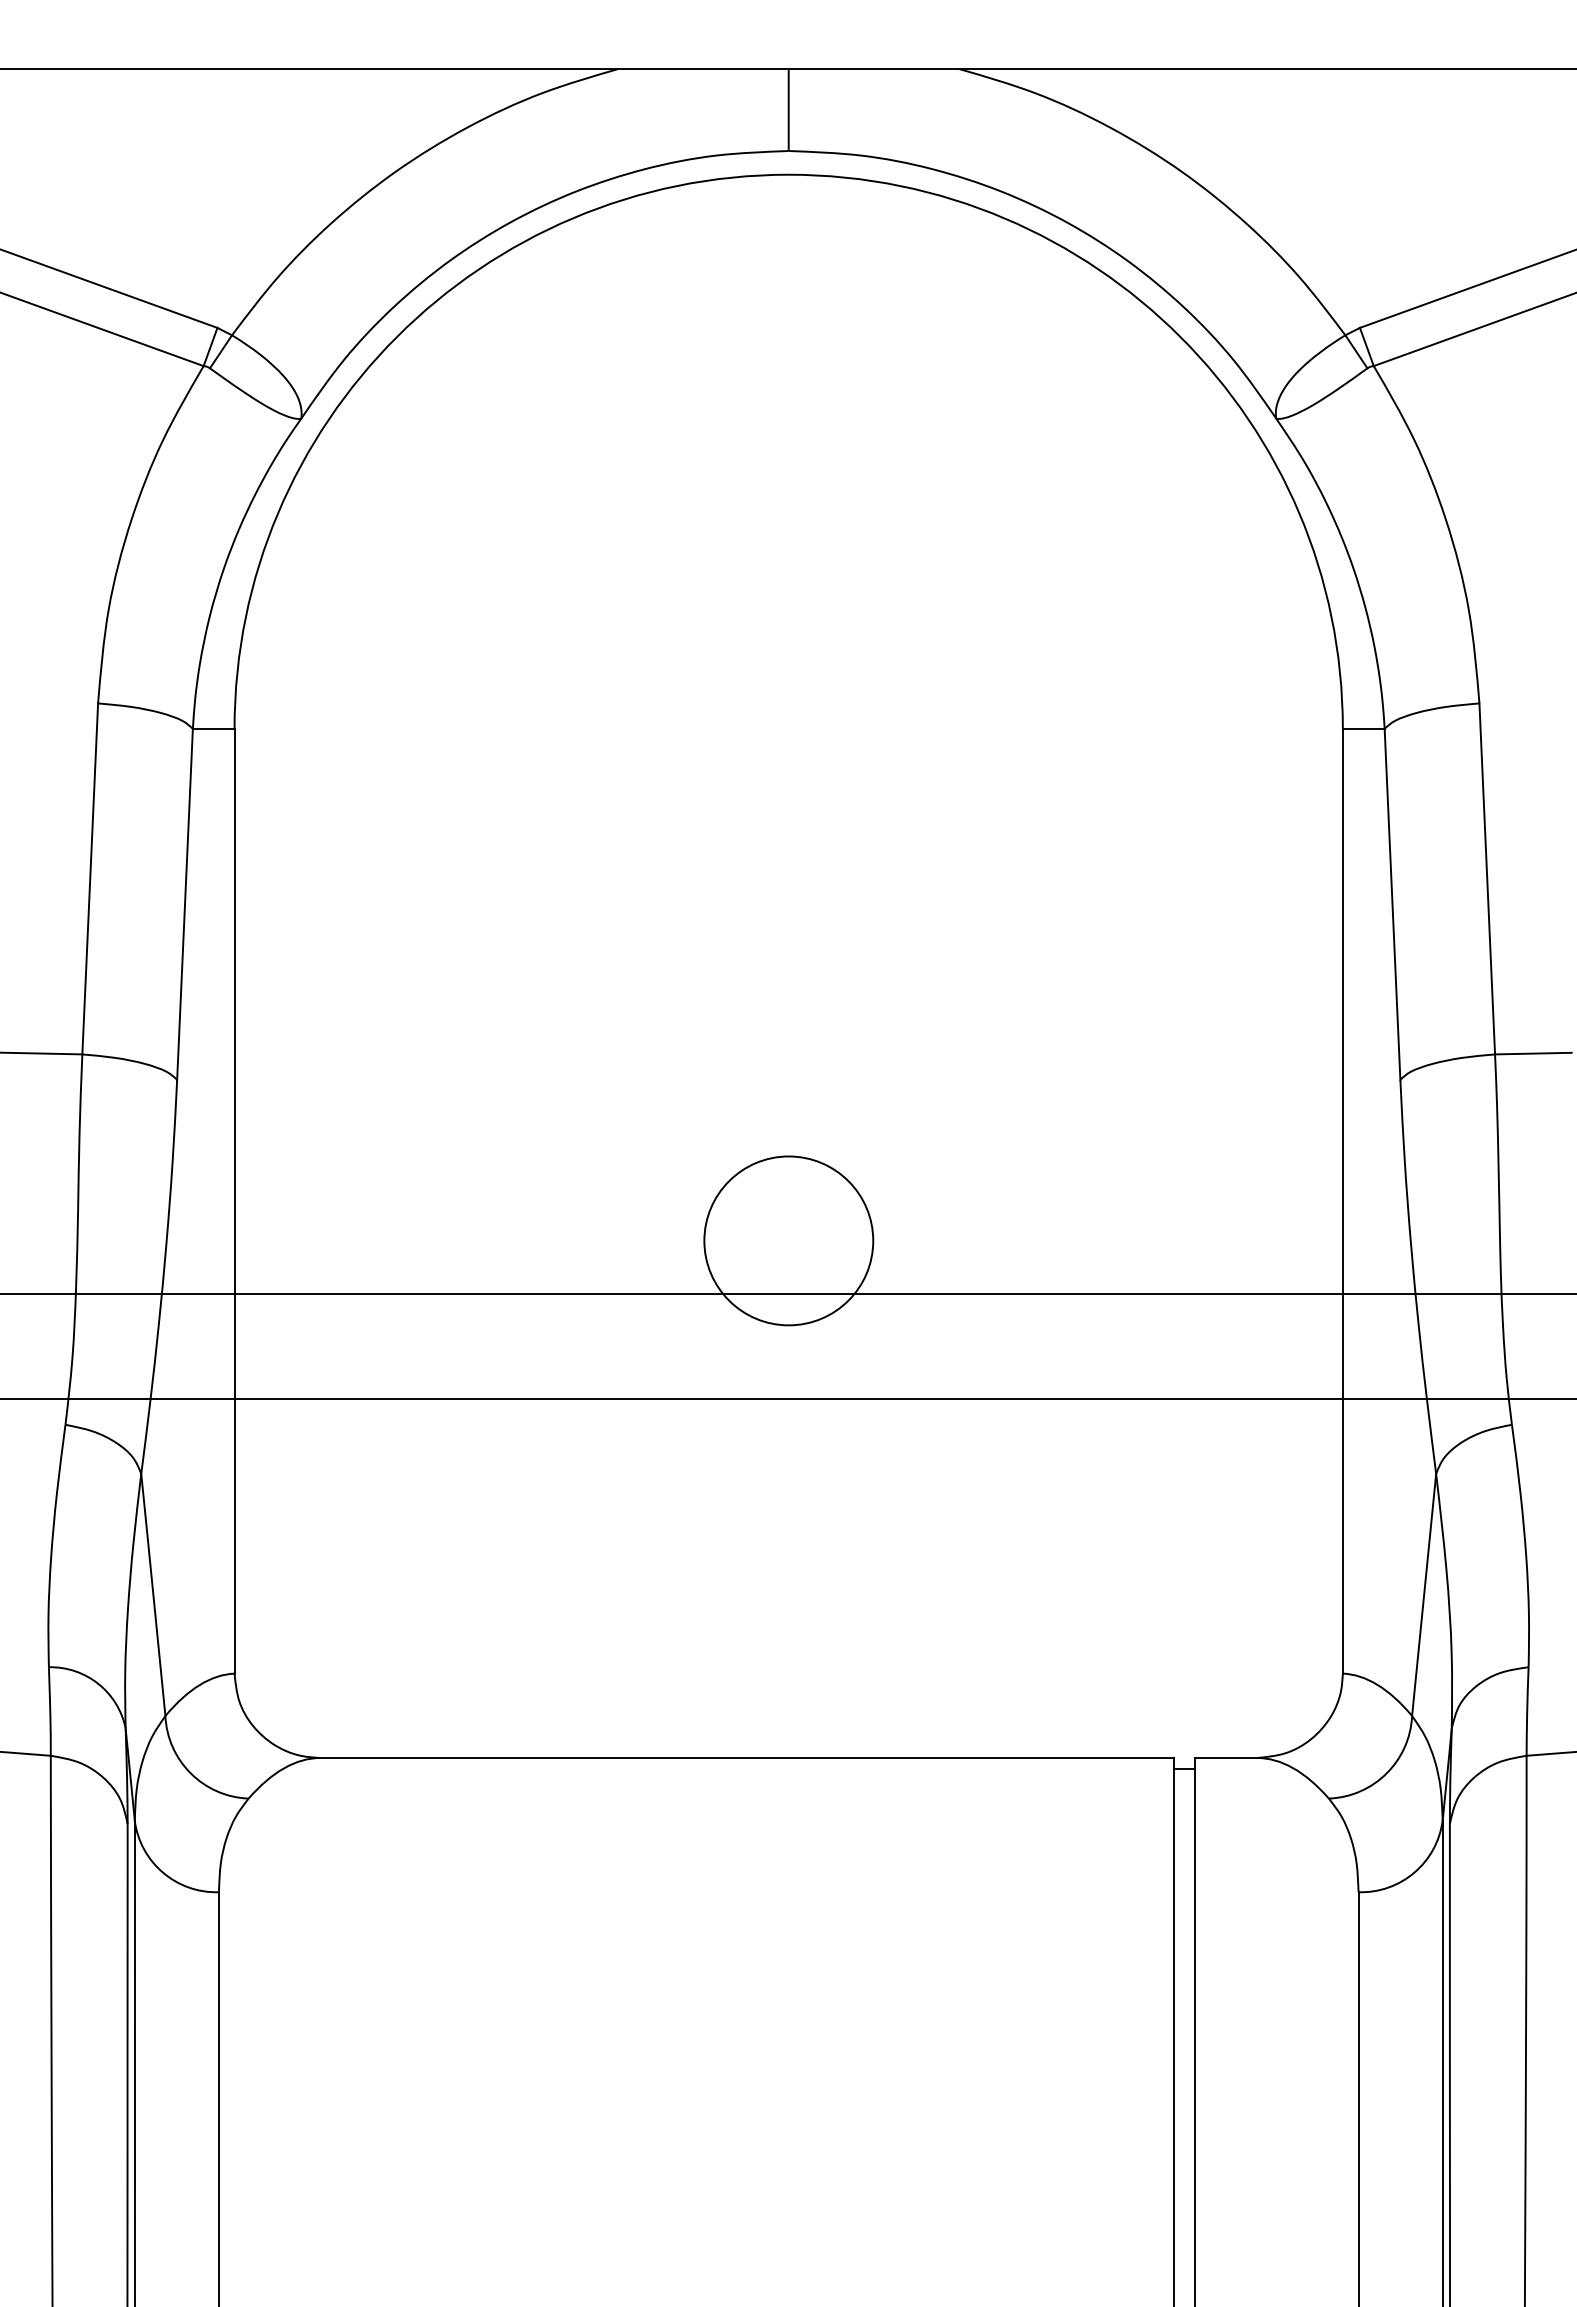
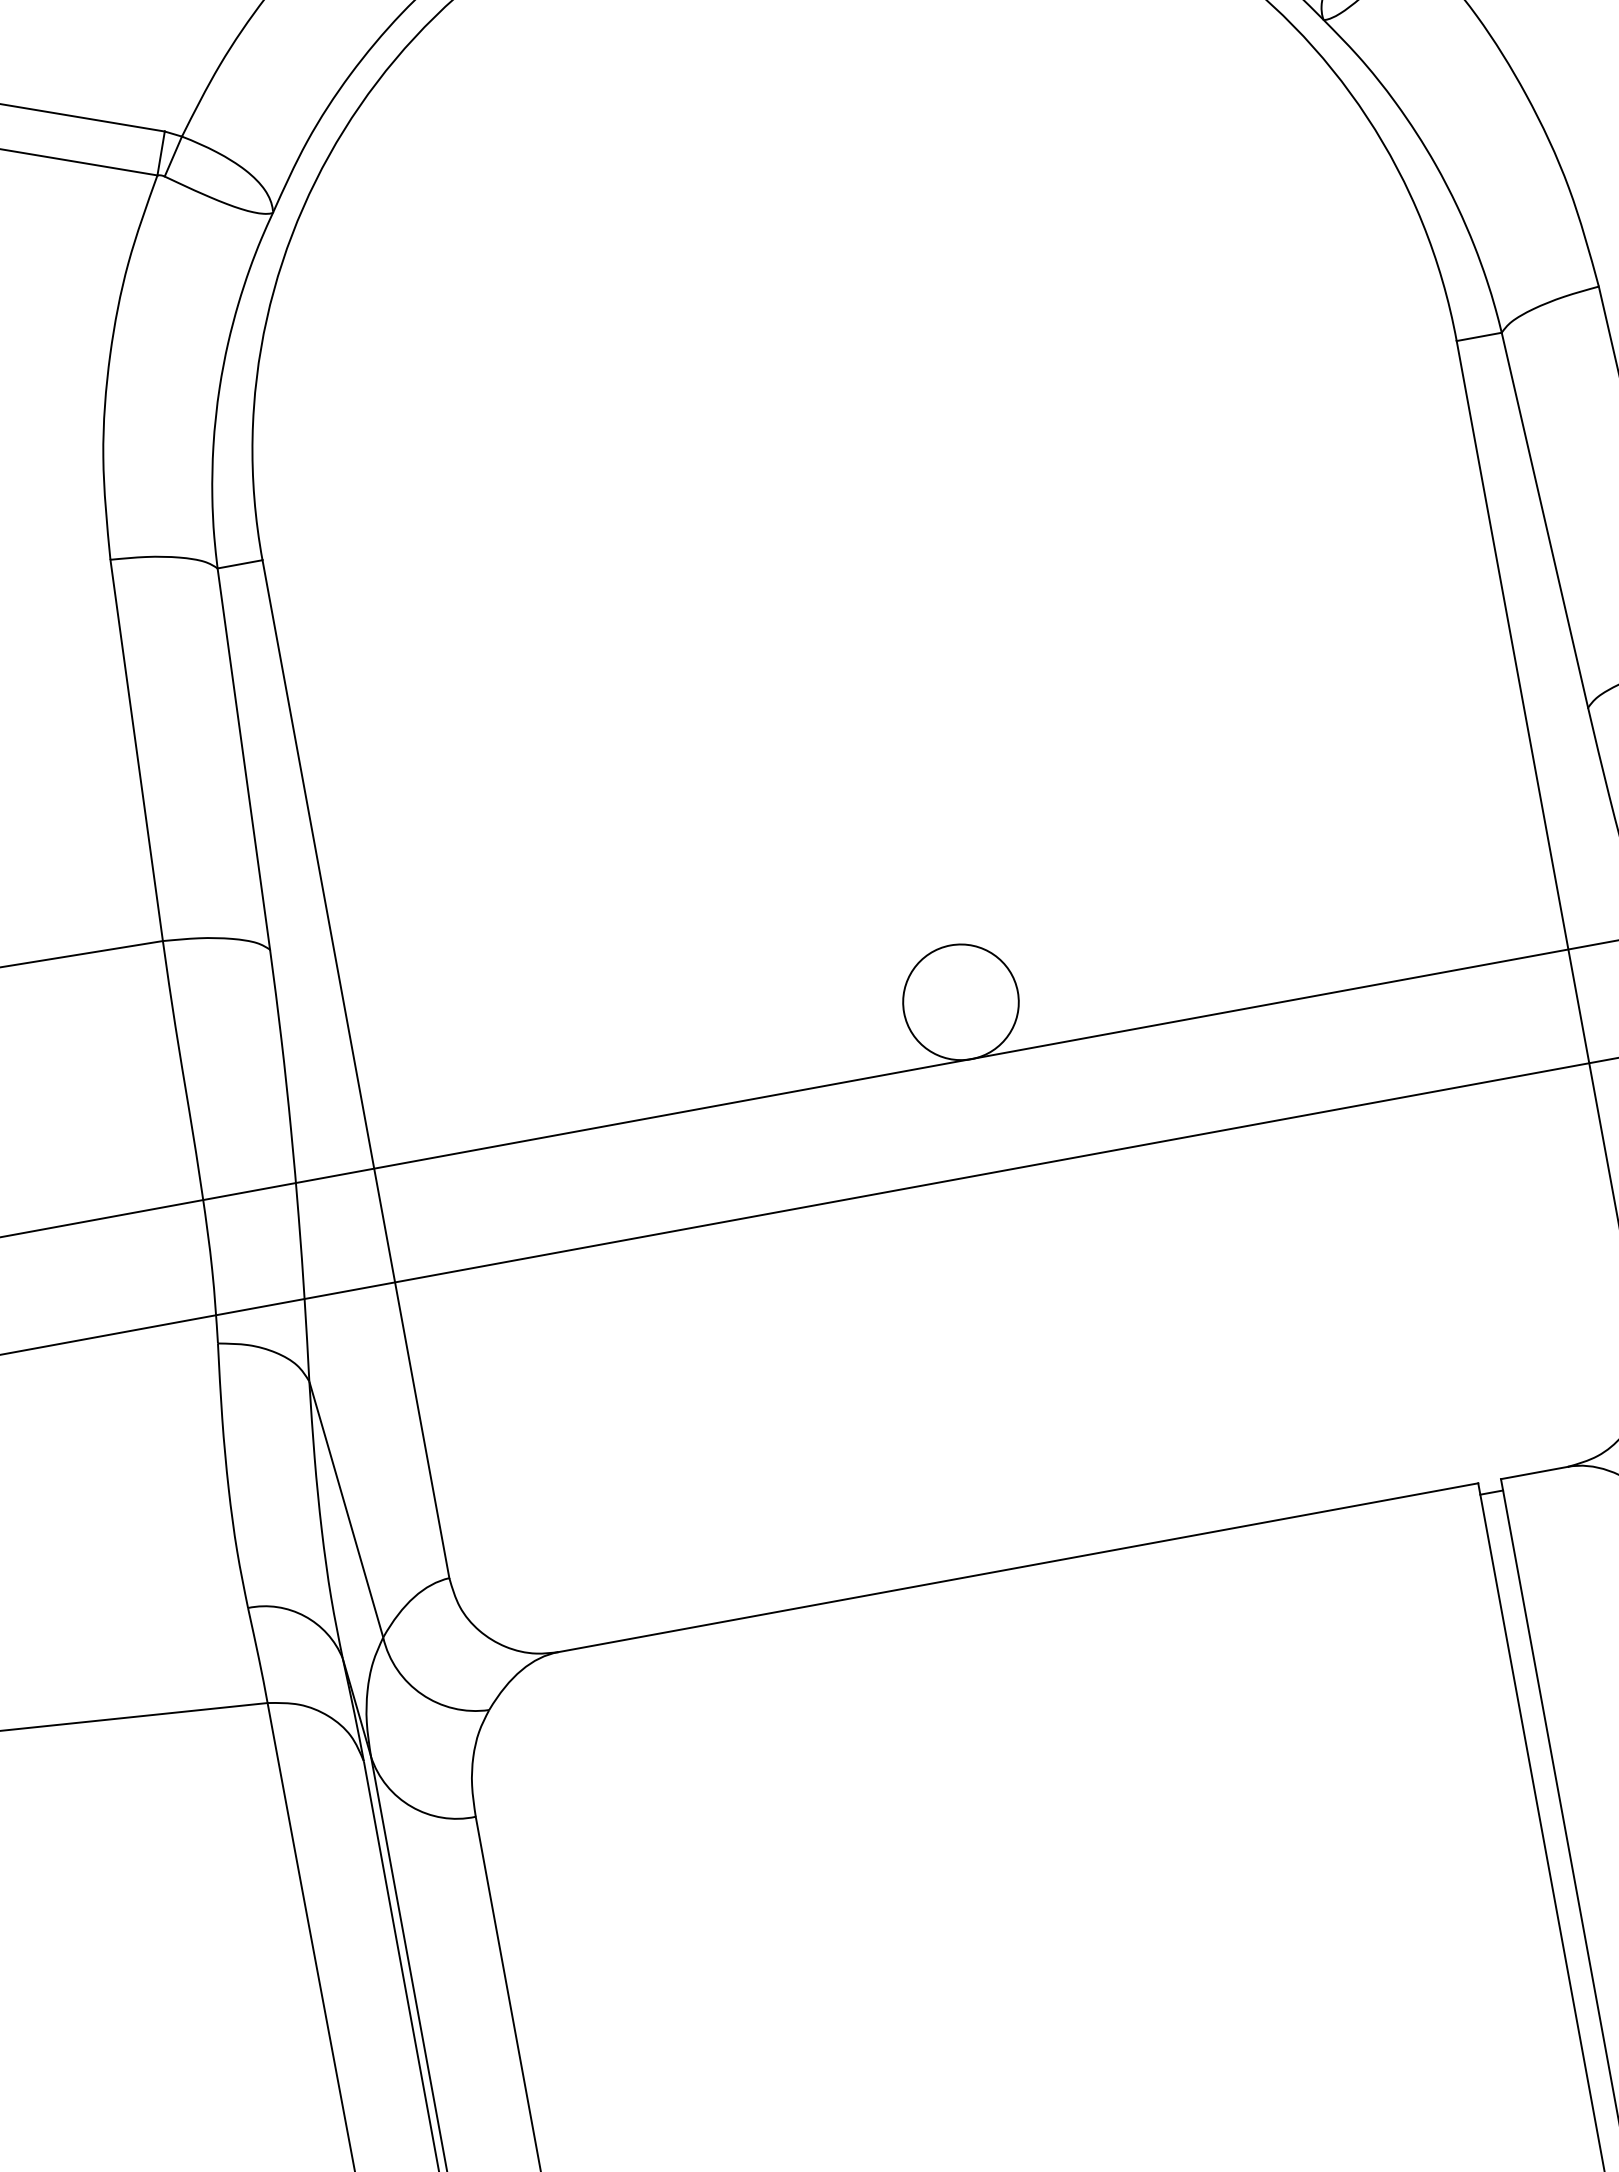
circle: (788, 1240) -> (960, 1001), size x0.62

